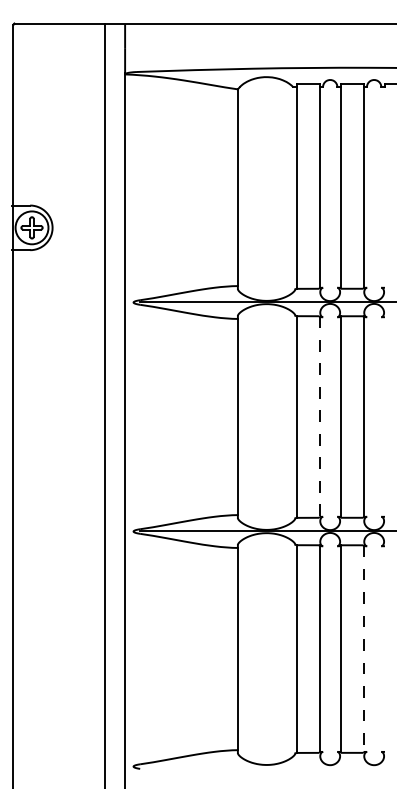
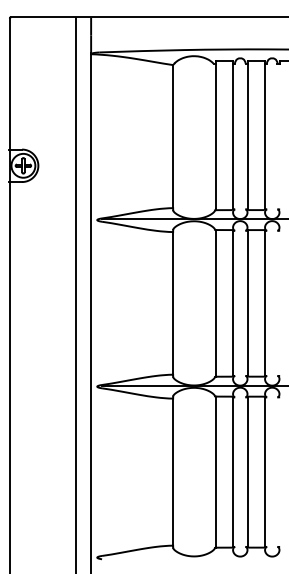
line: (319, 417) -> (232, 303), dashed -> solid
line: (363, 649) -> (264, 472), dashed -> solid

